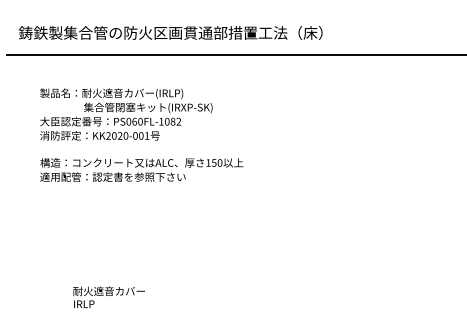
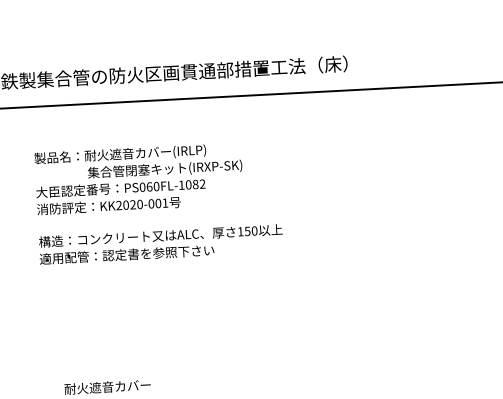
text: (141, 134) -> (158, 201), moved

